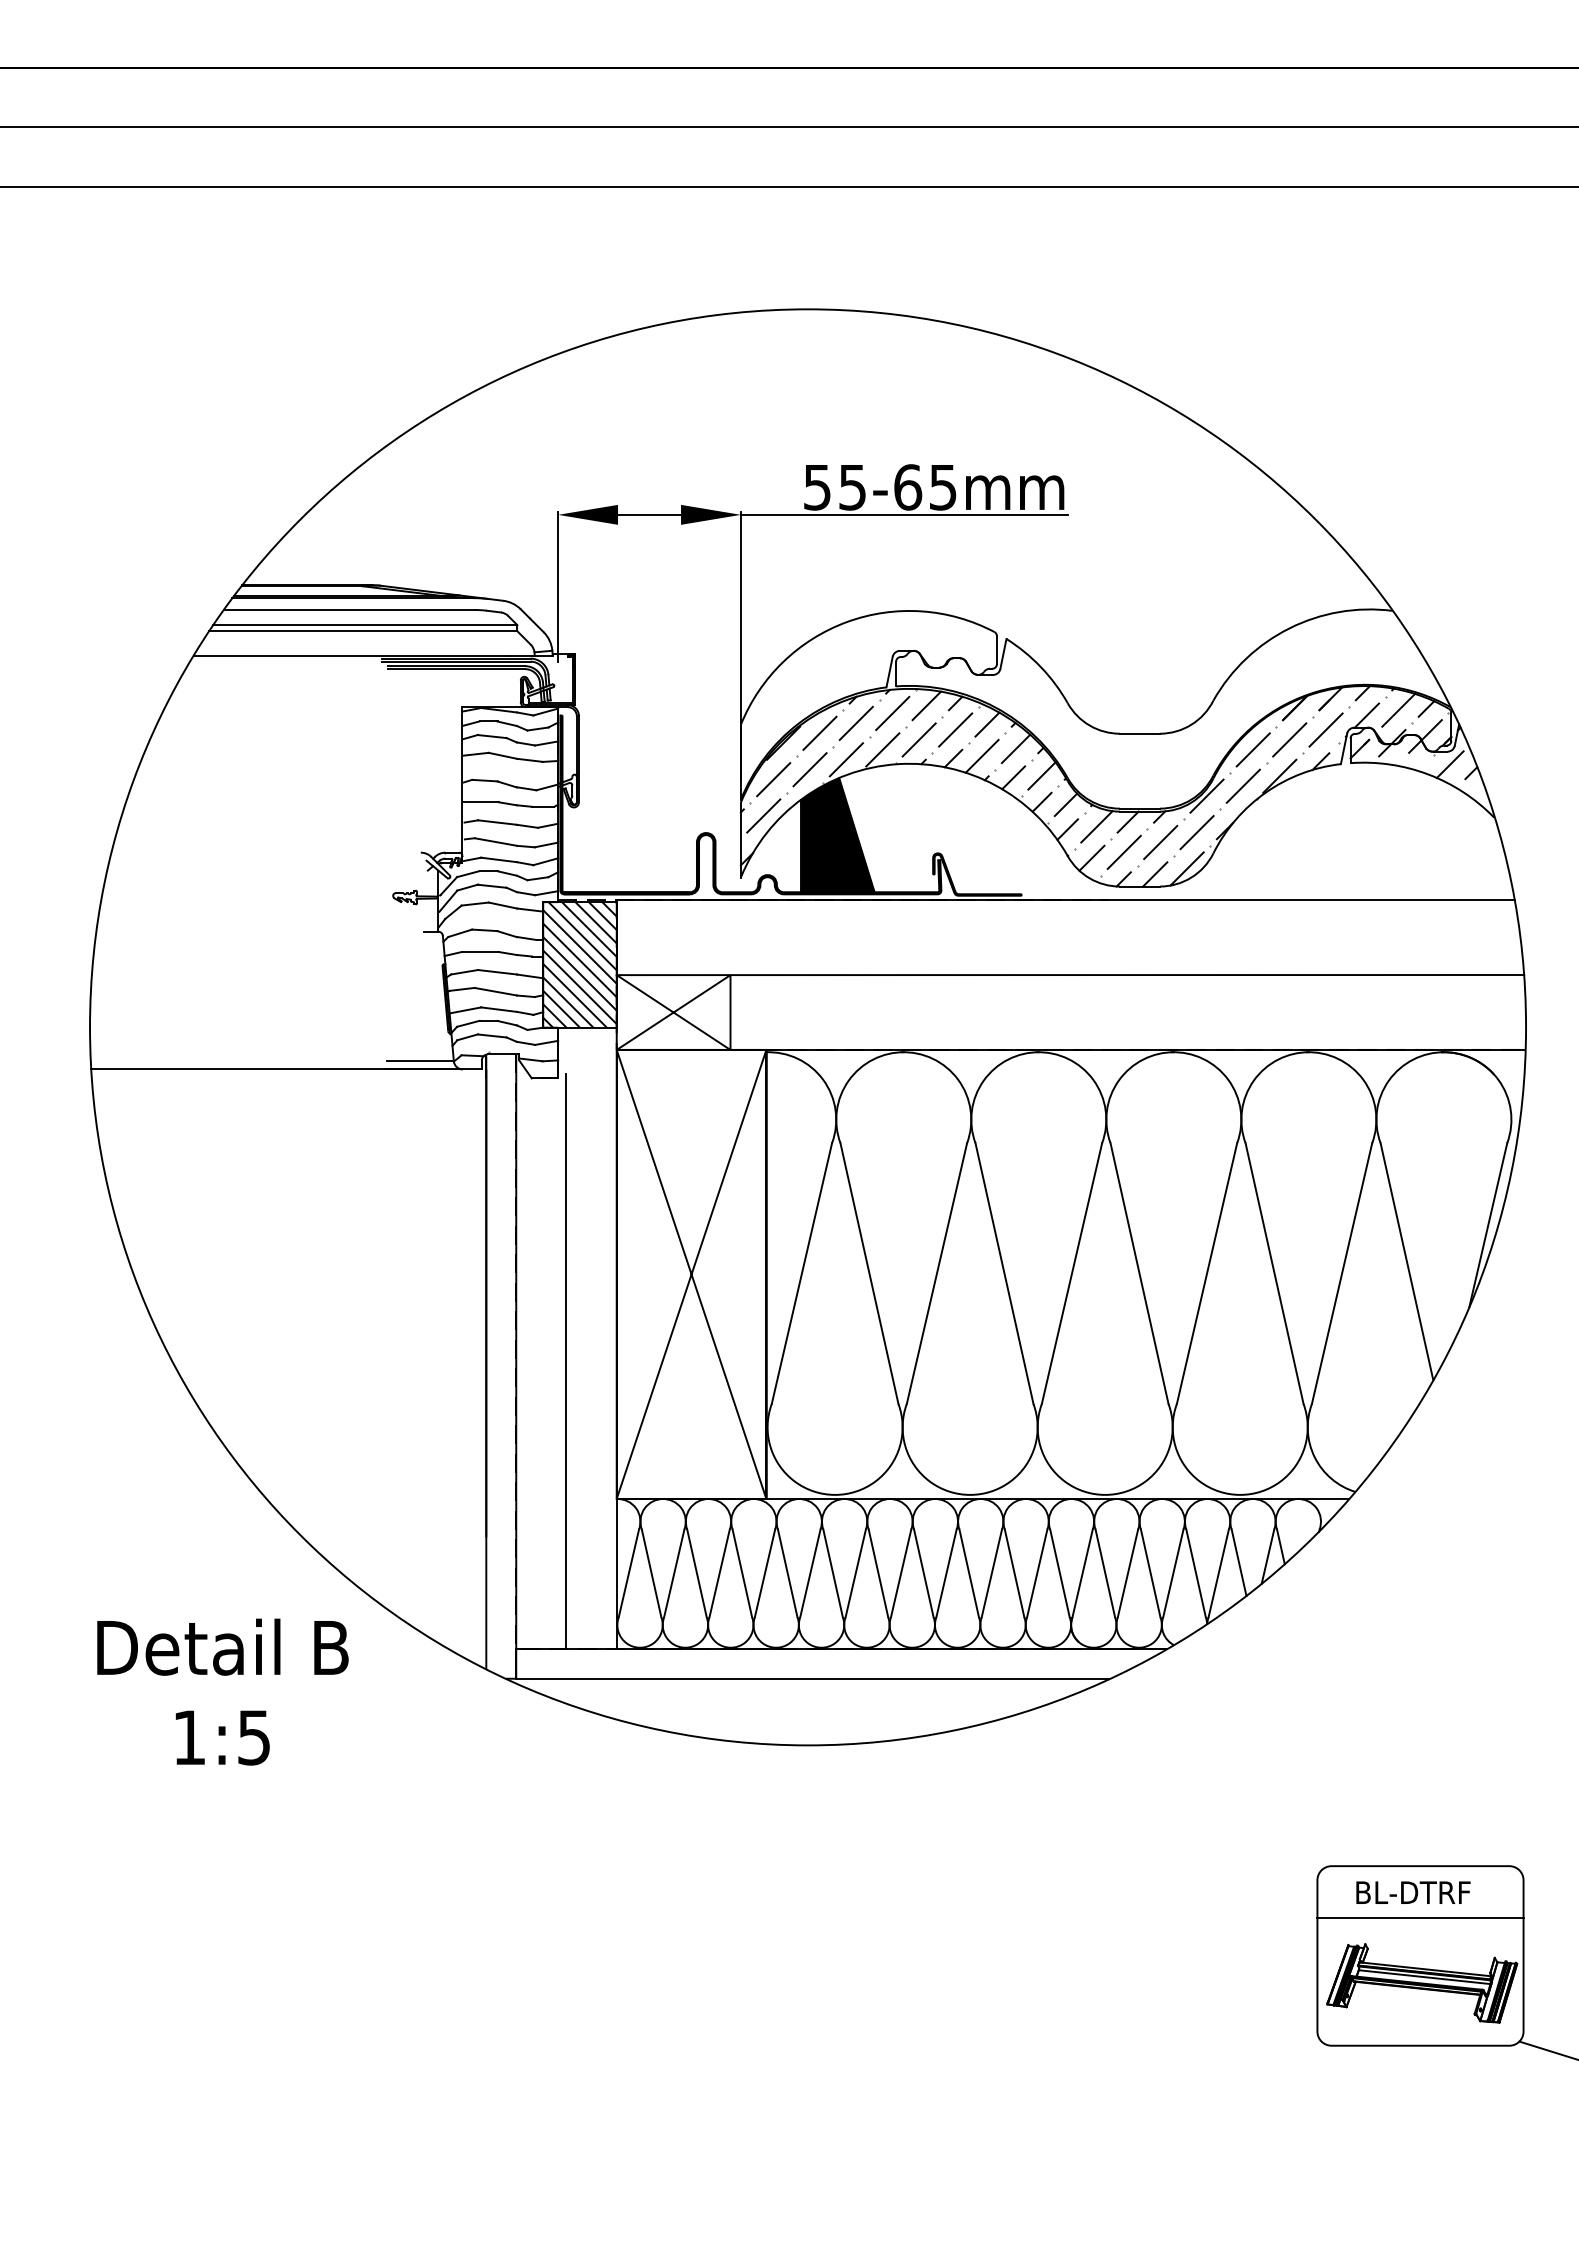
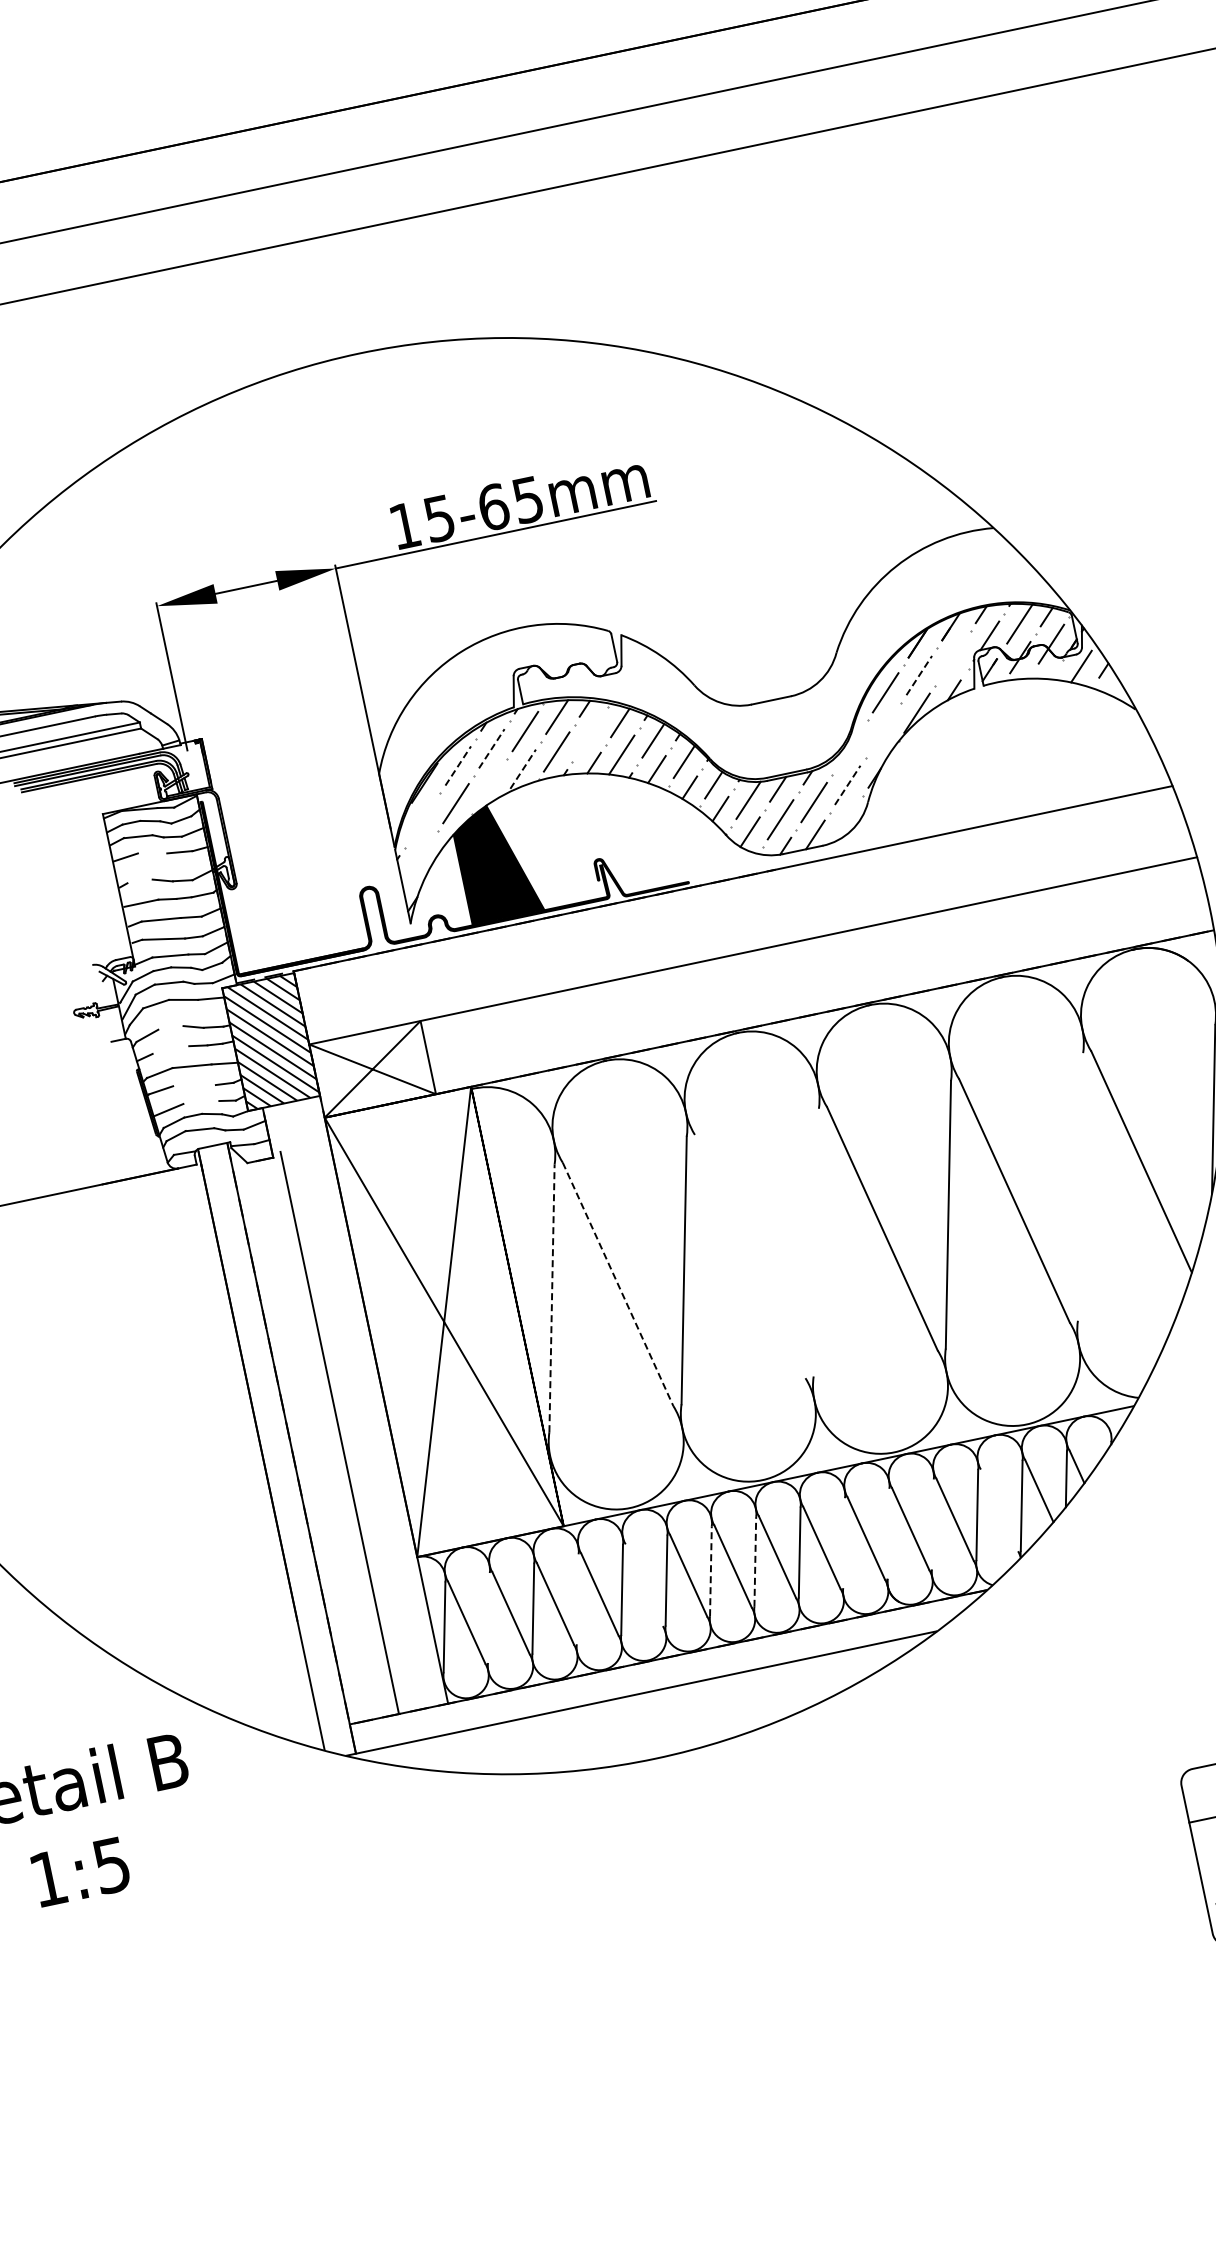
text: (817, 487) -> (405, 525), 55-65mm -> 15-65mm
line: (856, 723) -> (491, 748), solid -> dashed
line: (955, 729) -> (590, 734), removed
line: (1325, 729) -> (952, 657), removed
line: (820, 732) -> (458, 765), solid -> dashed
line: (1290, 739) -> (919, 675), solid -> dashed
line: (883, 749) -> (523, 768), solid -> dashed
line: (502, 755) -> (152, 853), removed
line: (845, 759) -> (488, 786), removed
line: (773, 779) -> (422, 820), removed
line: (484, 780) -> (139, 881), removed
line: (1242, 785) -> (882, 729), removed
line: (1206, 795) -> (849, 747), removed
line: (763, 815) -> (419, 858), removed
line: (1197, 832) -> (848, 785), solid -> dashed
line: (1186, 868) -> (844, 822), removed
line: (484, 930) -> (170, 1028), removed
line: (480, 952) -> (171, 1050), removed
line: (496, 991) -> (194, 1085), removed
line: (499, 1009) -> (201, 1102), removed
line: (420, 1061) -> (135, 1169), removed
line: (801, 1273) -> (551, 1298), solid -> dashed
line: (869, 1273) -> (618, 1284), solid -> dashed
line: (1004, 1273) -> (750, 1256), removed
line: (1071, 1273) -> (815, 1242), removed
line: (1341, 1273) -> (1079, 1187), removed
line: (674, 1573) -> (489, 1618), removed
line: (764, 1573) -> (577, 1599), removed
line: (832, 1573) -> (643, 1585), removed
line: (901, 1573) -> (711, 1571), solid -> dashed
line: (946, 1573) -> (755, 1562), solid -> dashed
line: (1037, 1573) -> (844, 1543), removed
line: (1082, 1573) -> (888, 1533), removed
line: (1127, 1573) -> (932, 1524), removed
line: (1195, 1573) -> (998, 1510), removed

